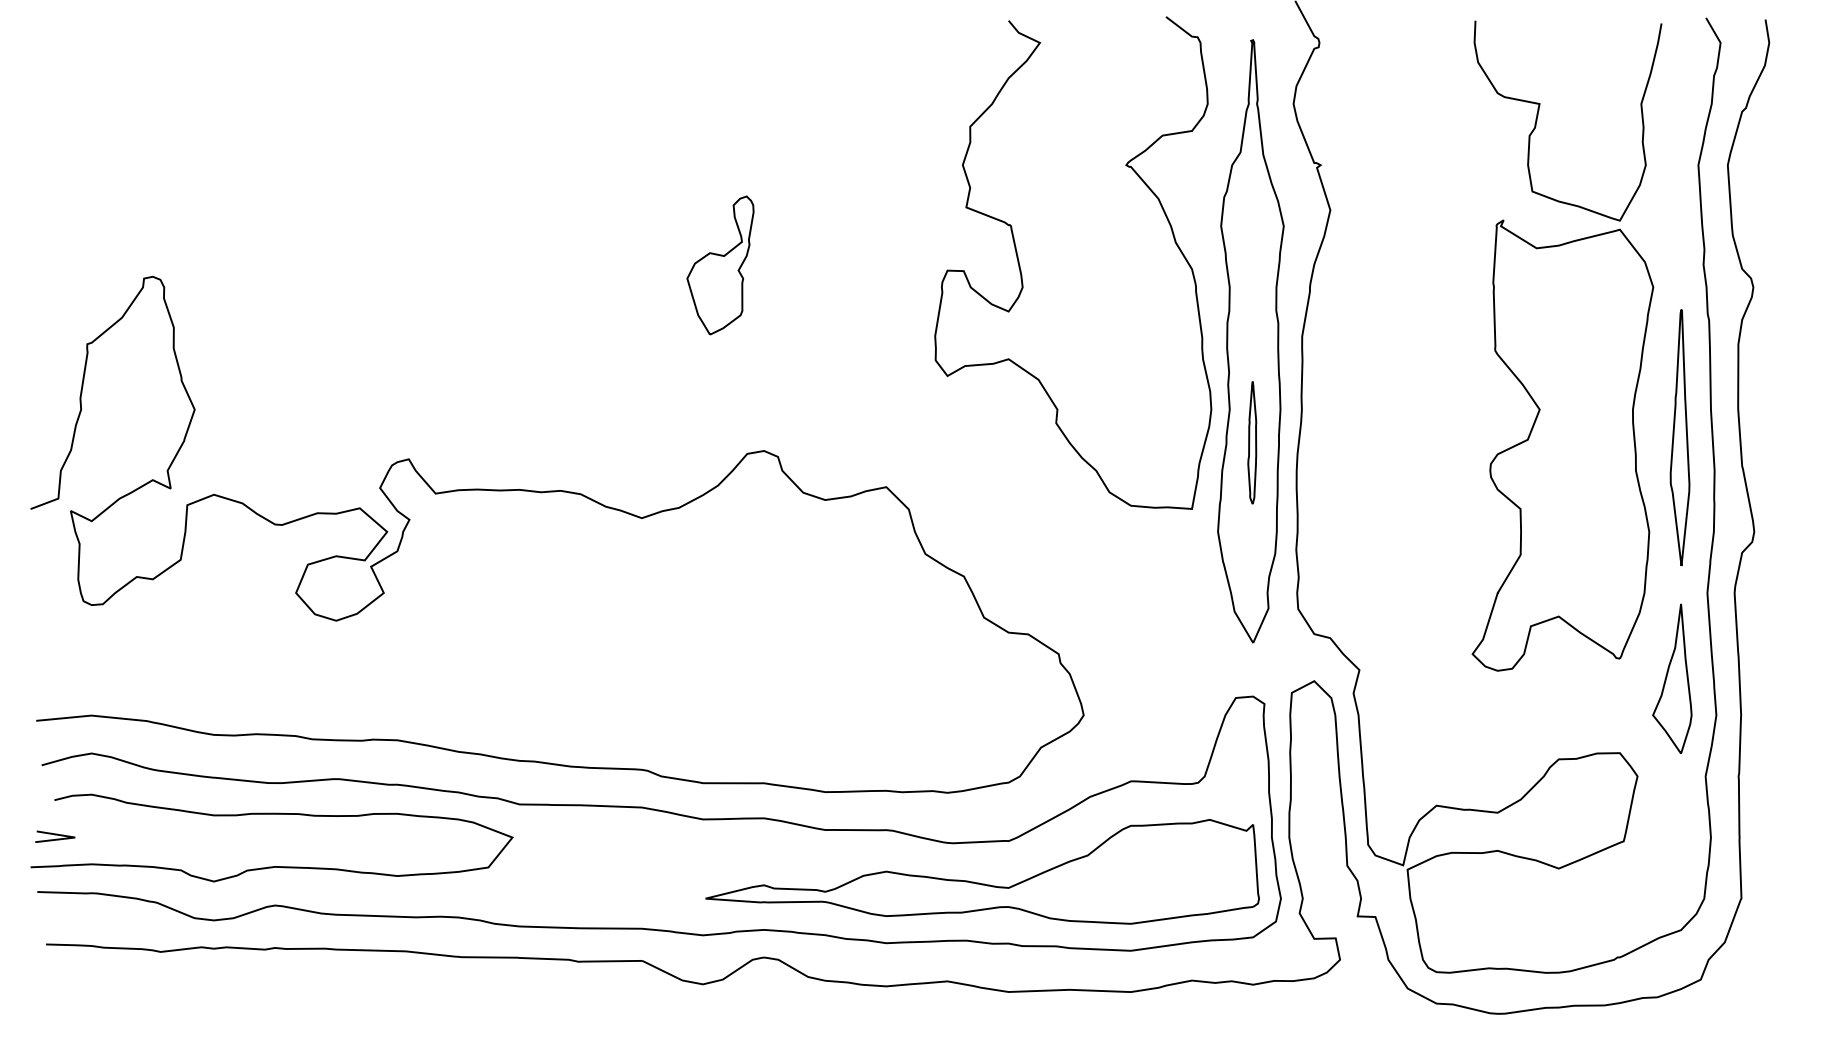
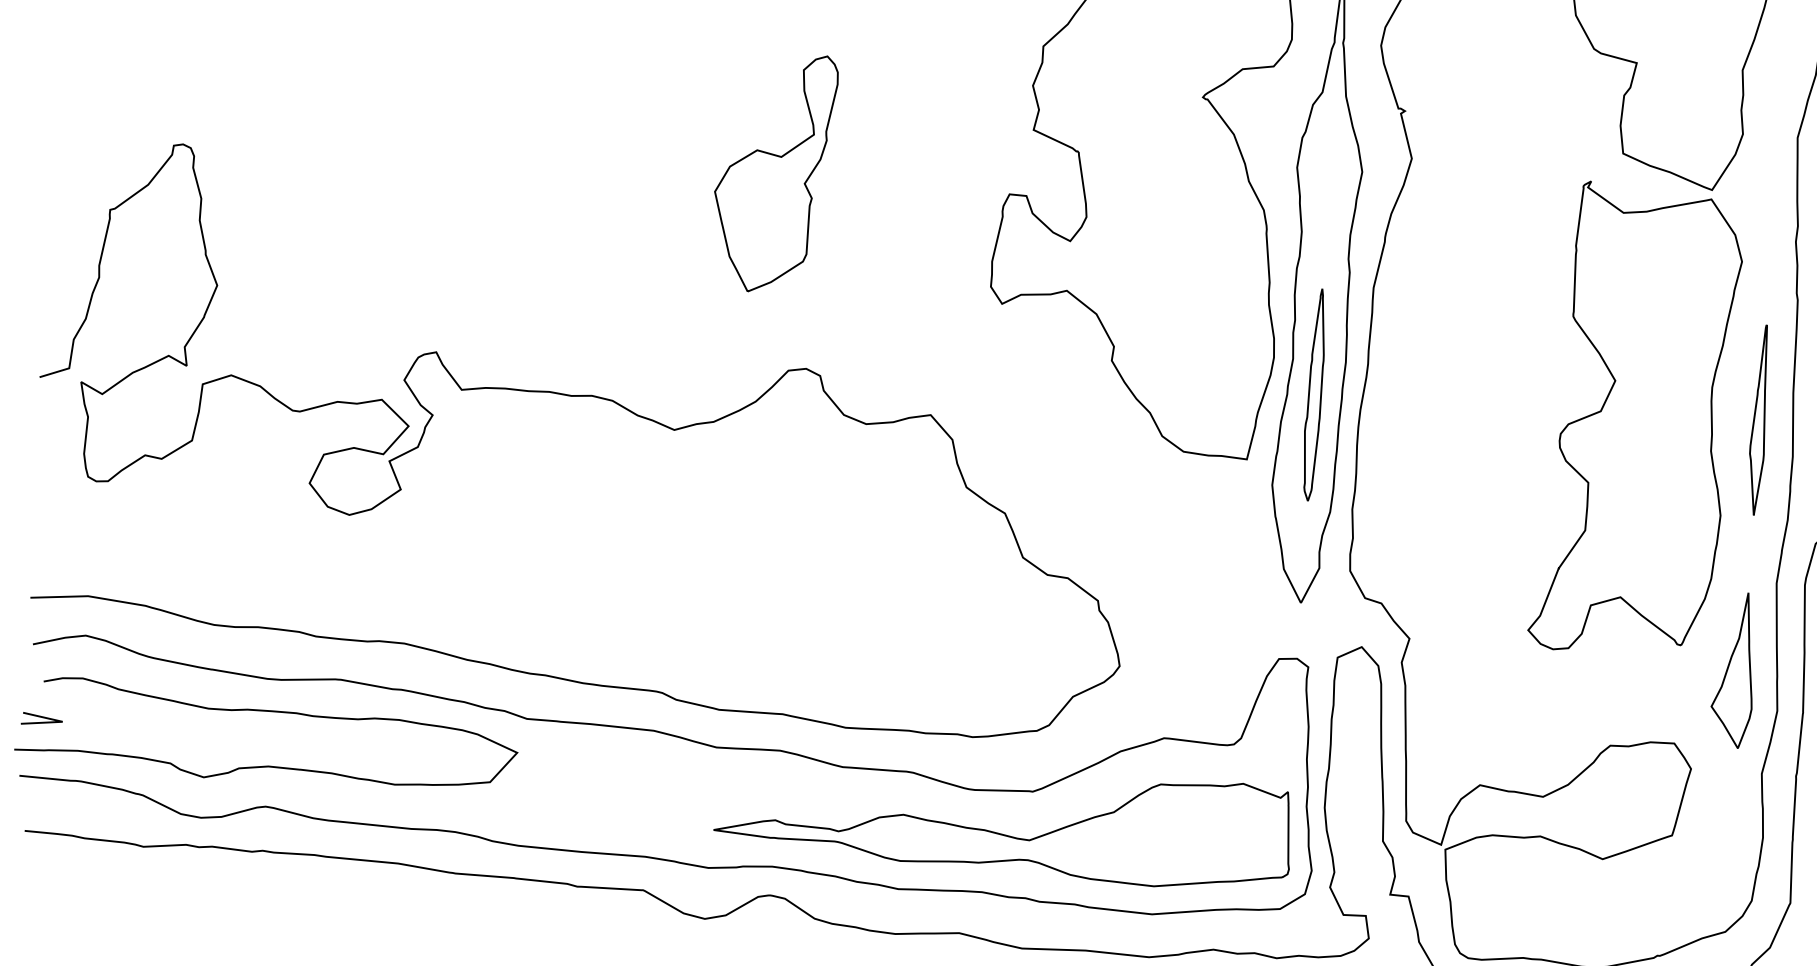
part: (720, 265) -> (773, 172), size x1.67
part: (1679, 437) -> (1758, 419), size x0.71
part: (1251, 442) -> (1313, 394), size x1.67

